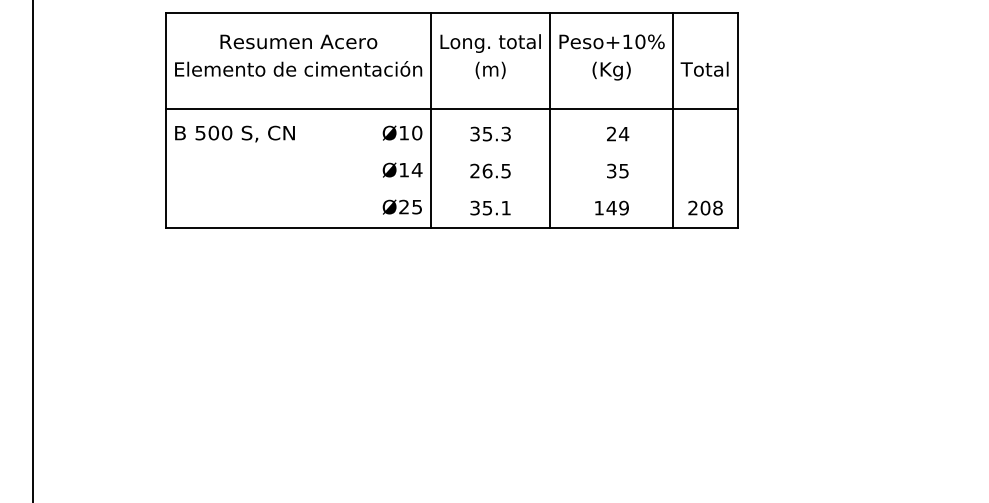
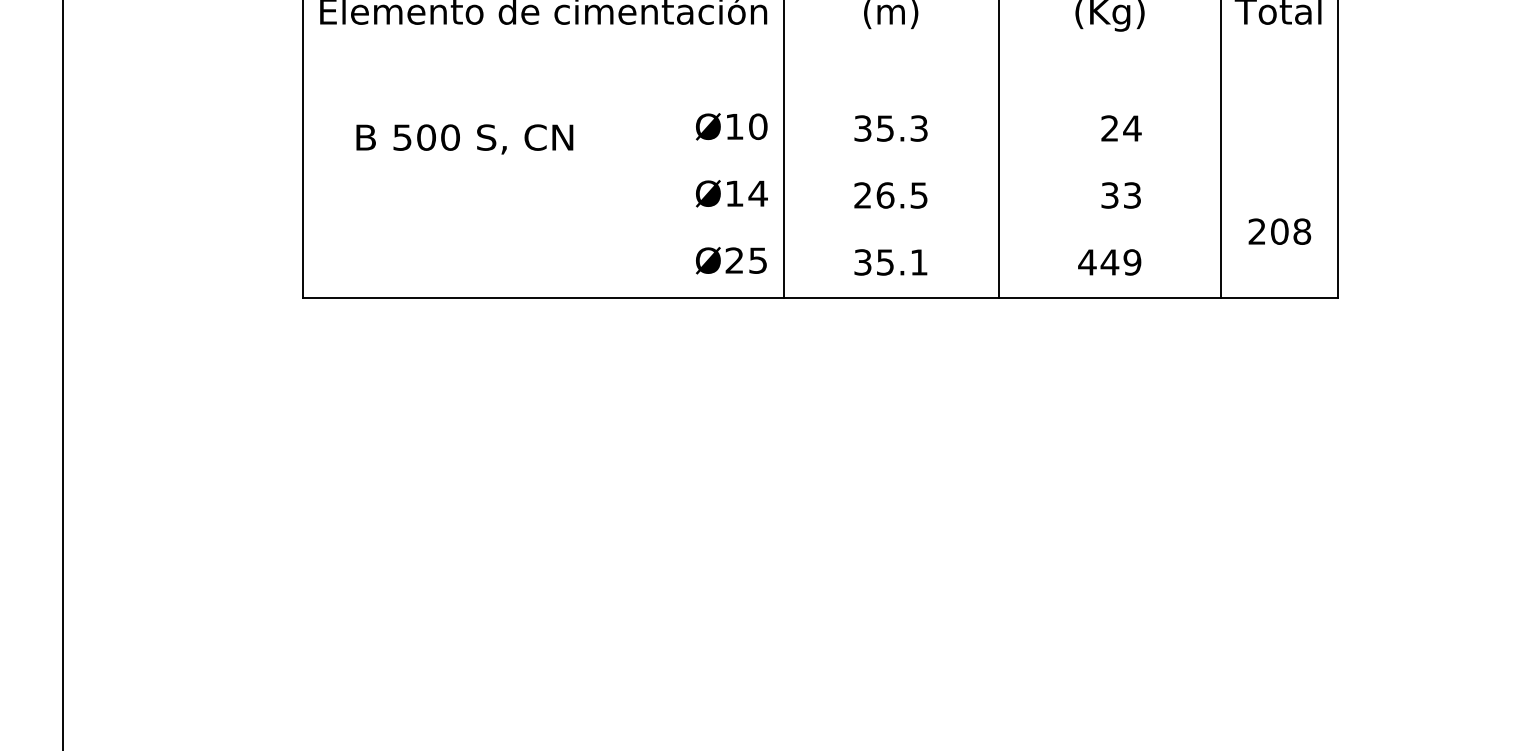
line: (451, 109) -> (820, 84), removed
text: (234, 133) -> (463, 138), moved
text: (623, 170) -> (1131, 194), 35 -> 33
text: (705, 207) -> (1279, 230), moved
text: (599, 208) -> (1087, 263), 149 -> 449

